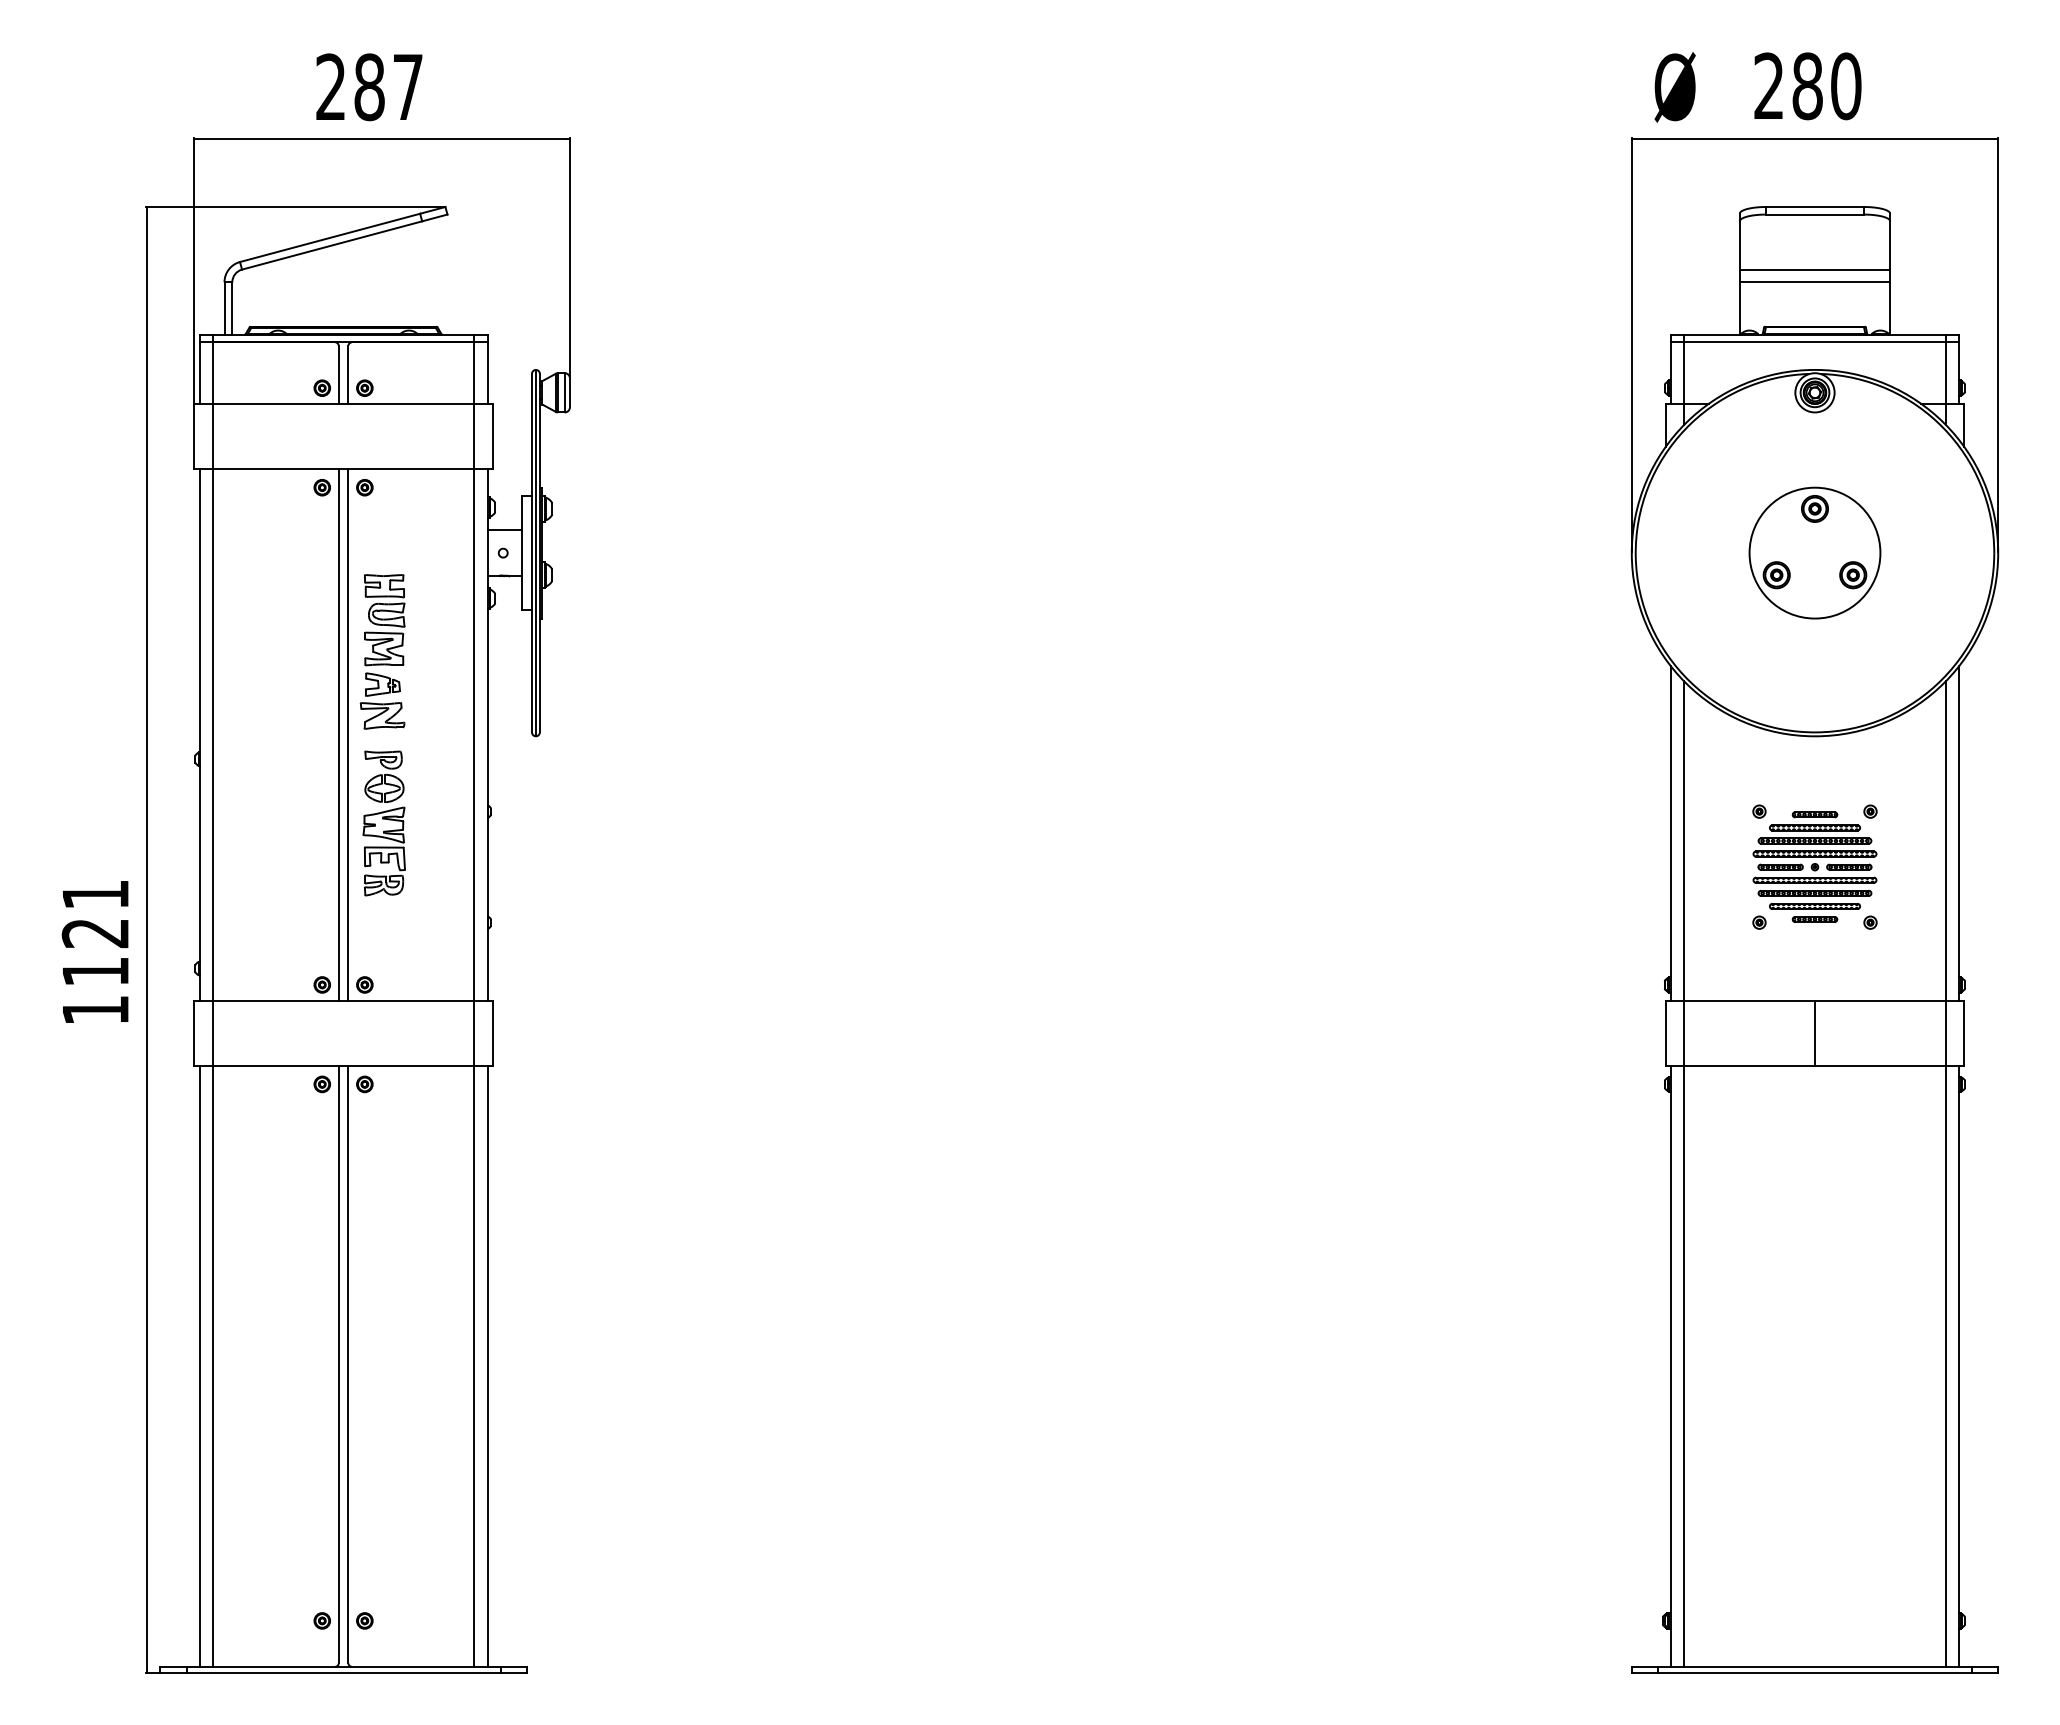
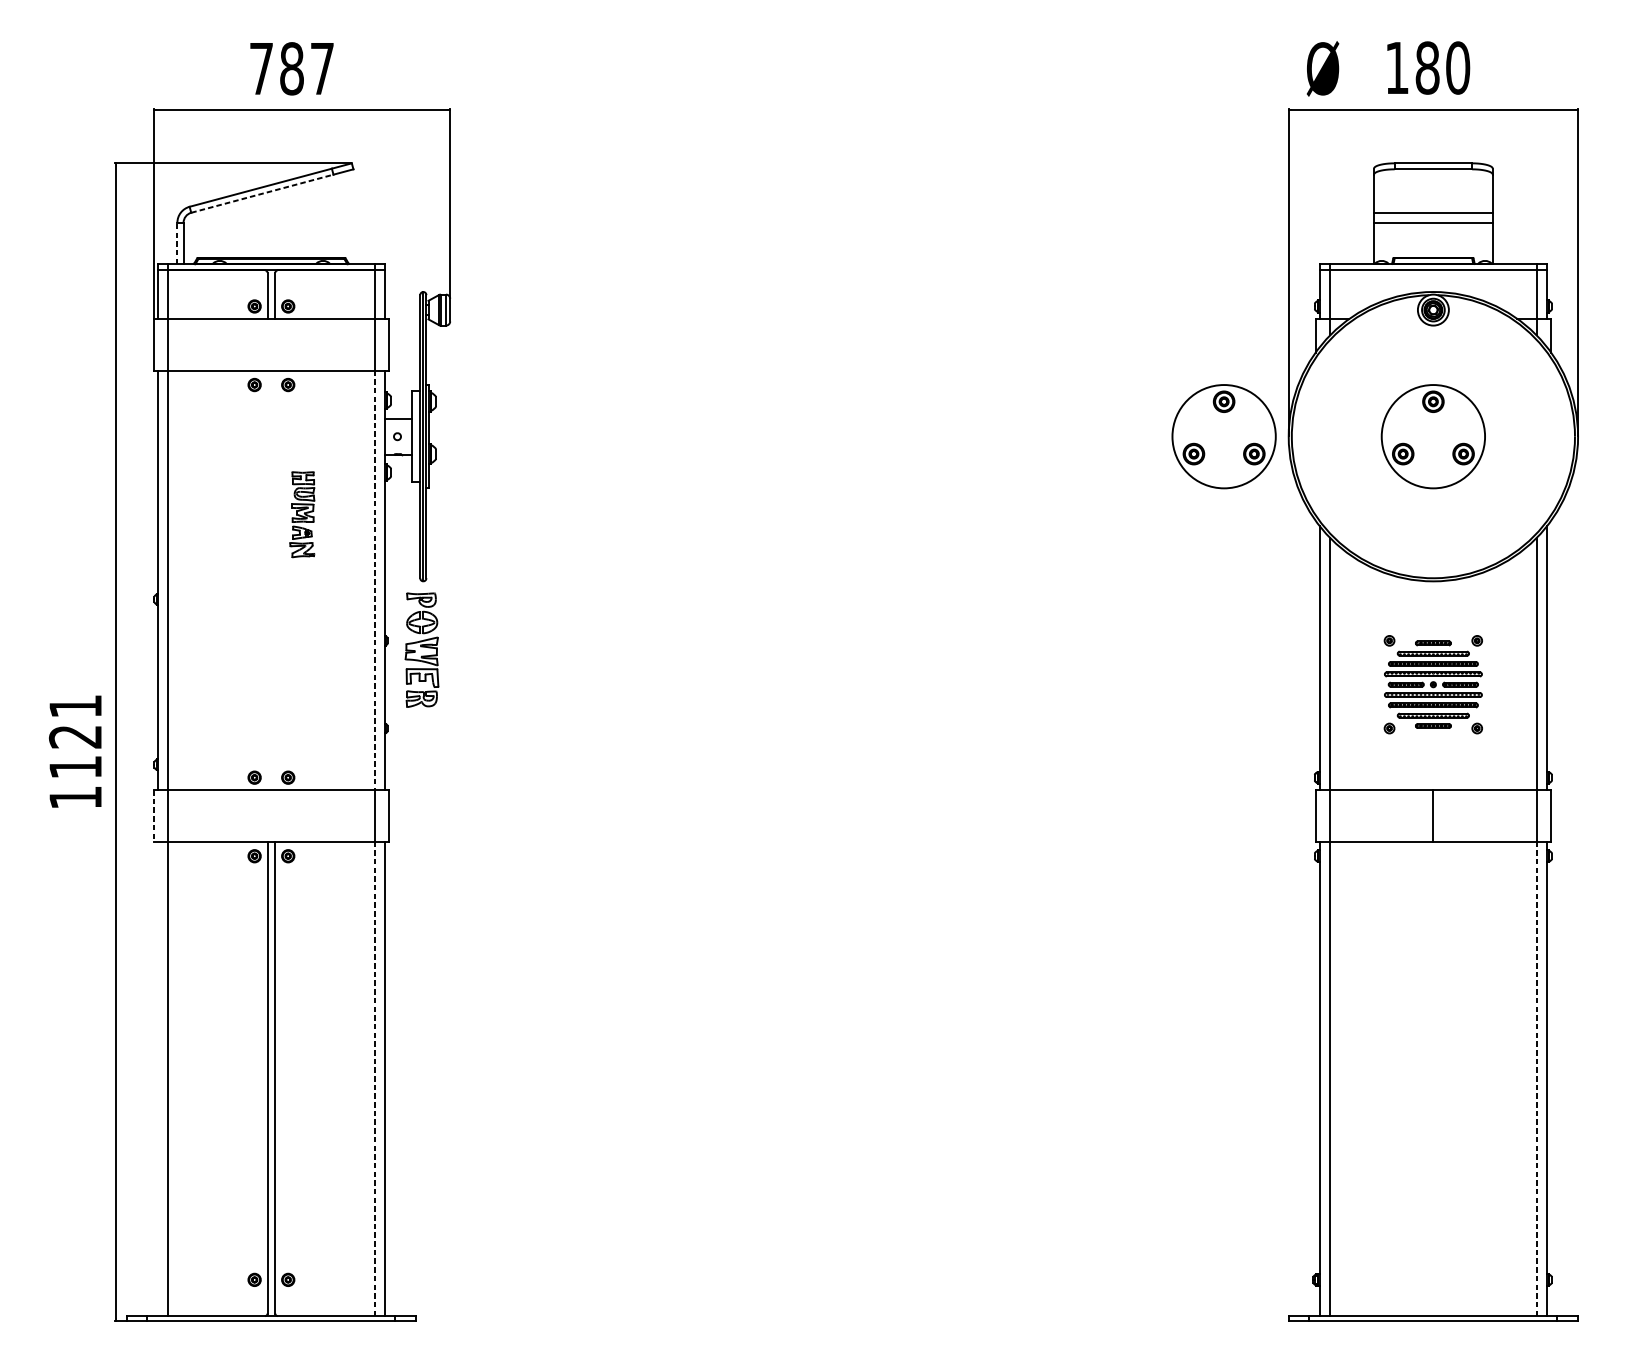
text: (1768, 85) -> (1396, 67), 280 -> 180
text: (330, 86) -> (261, 68), 287 -> 787
line: (332, 245) -> (262, 193), solid -> dashed
line: (224, 307) -> (177, 242), solid -> dashed
part: (1549, 552) -> (1223, 436), added
part: (382, 651) -> (302, 514), size x0.7
line: (338, 734) -> (267, 579), removed
line: (348, 734) -> (275, 579), removed
line: (474, 735) -> (374, 580), solid -> dashed
part: (383, 823) -> (421, 650), moved
line: (194, 1033) -> (153, 816), solid -> dashed
line: (474, 1365) -> (374, 1078), solid -> dashed
line: (1945, 1365) -> (1536, 1078), solid -> dashed
line: (199, 1366) -> (157, 1079), removed

